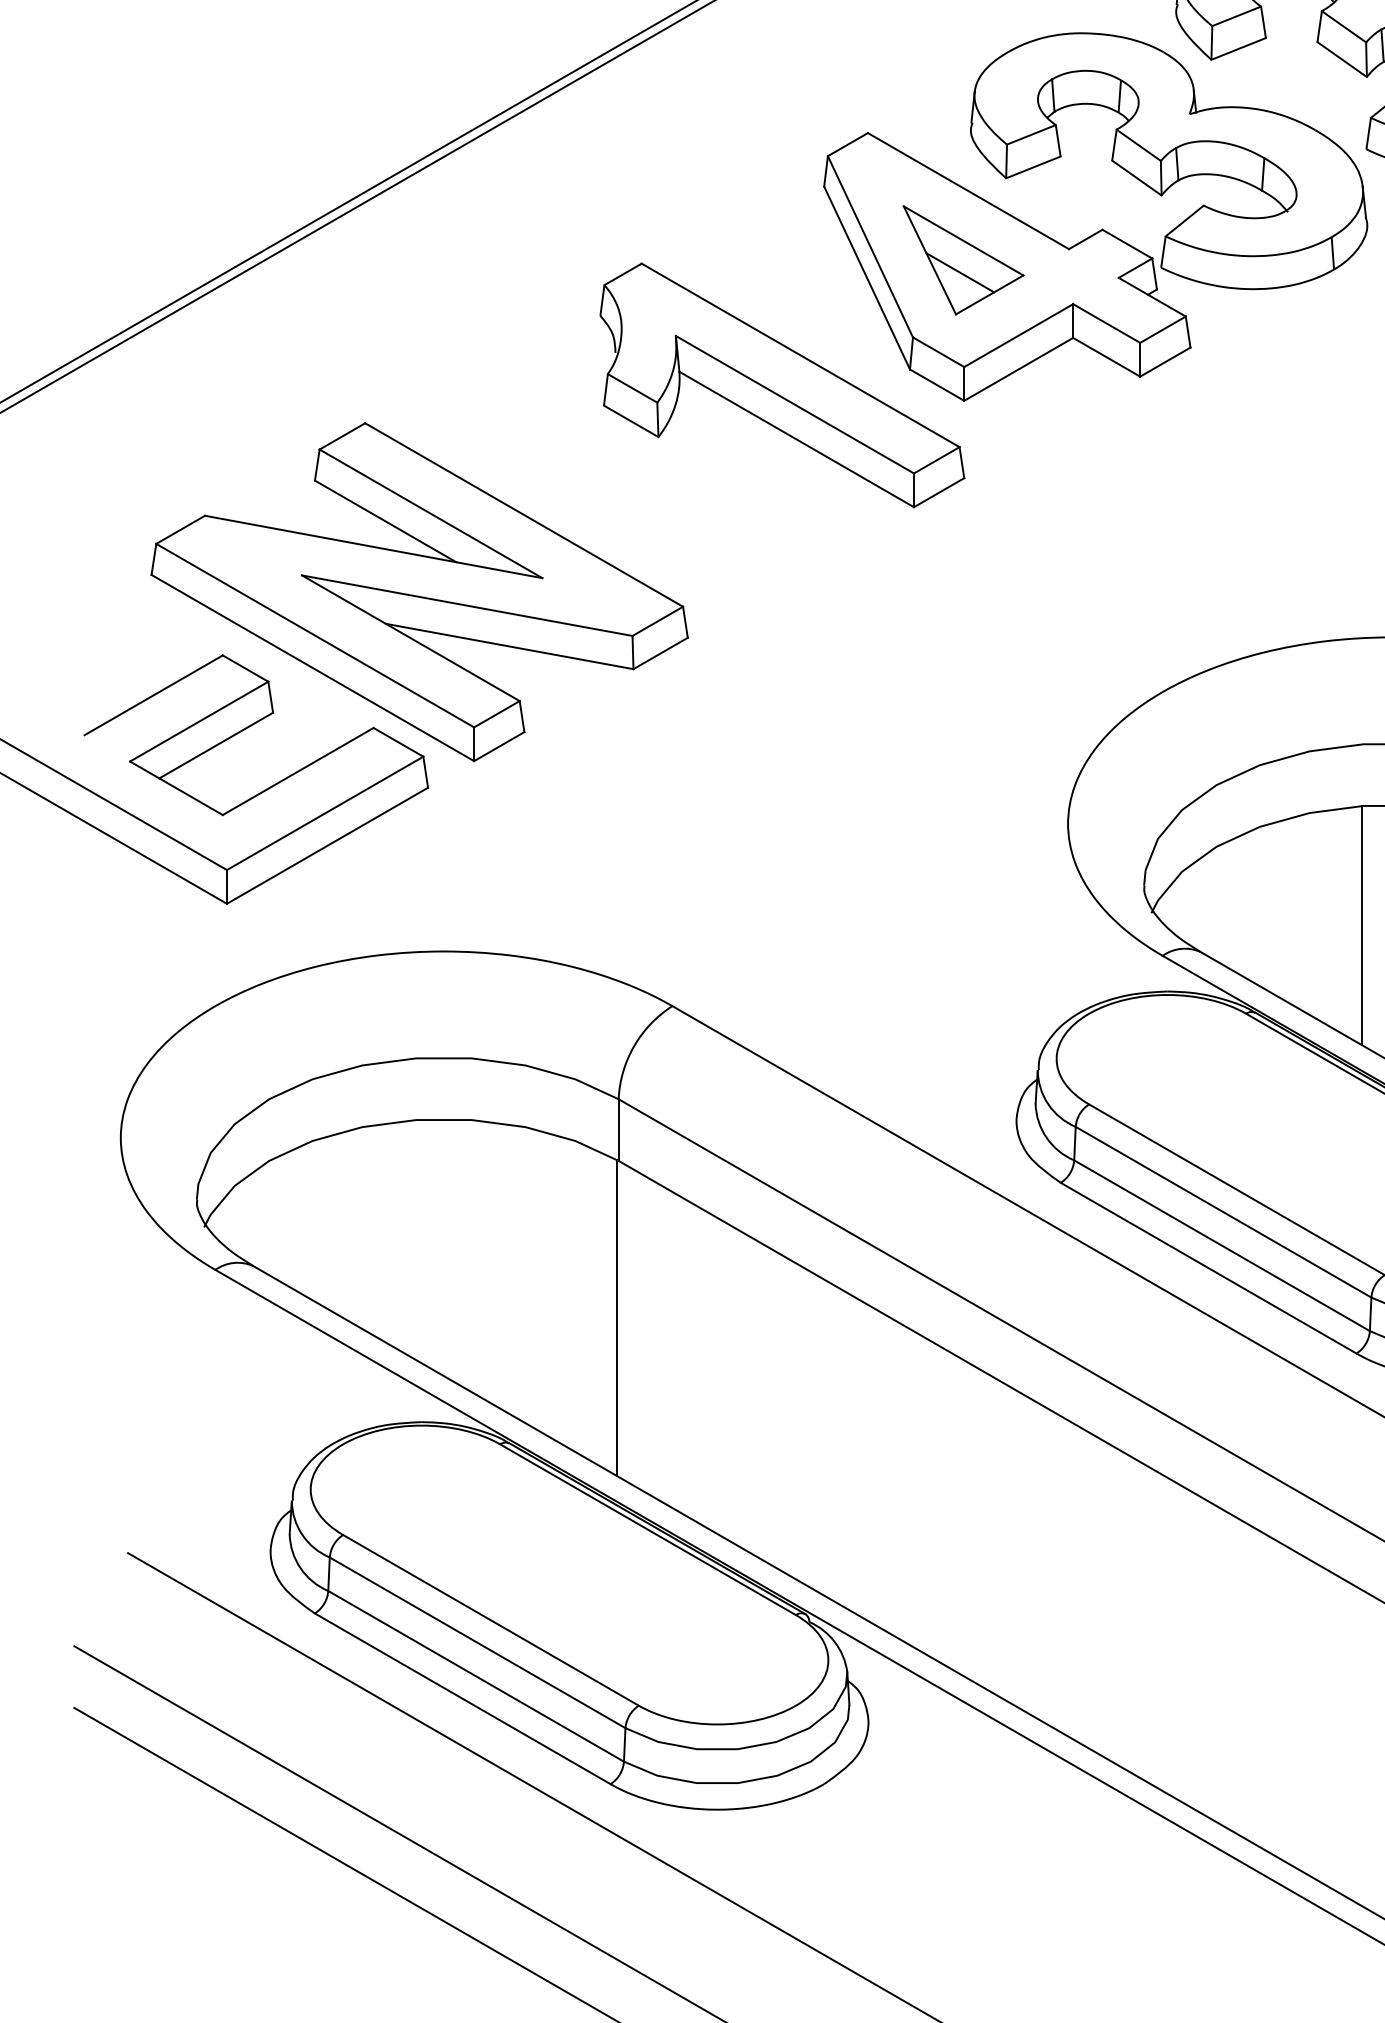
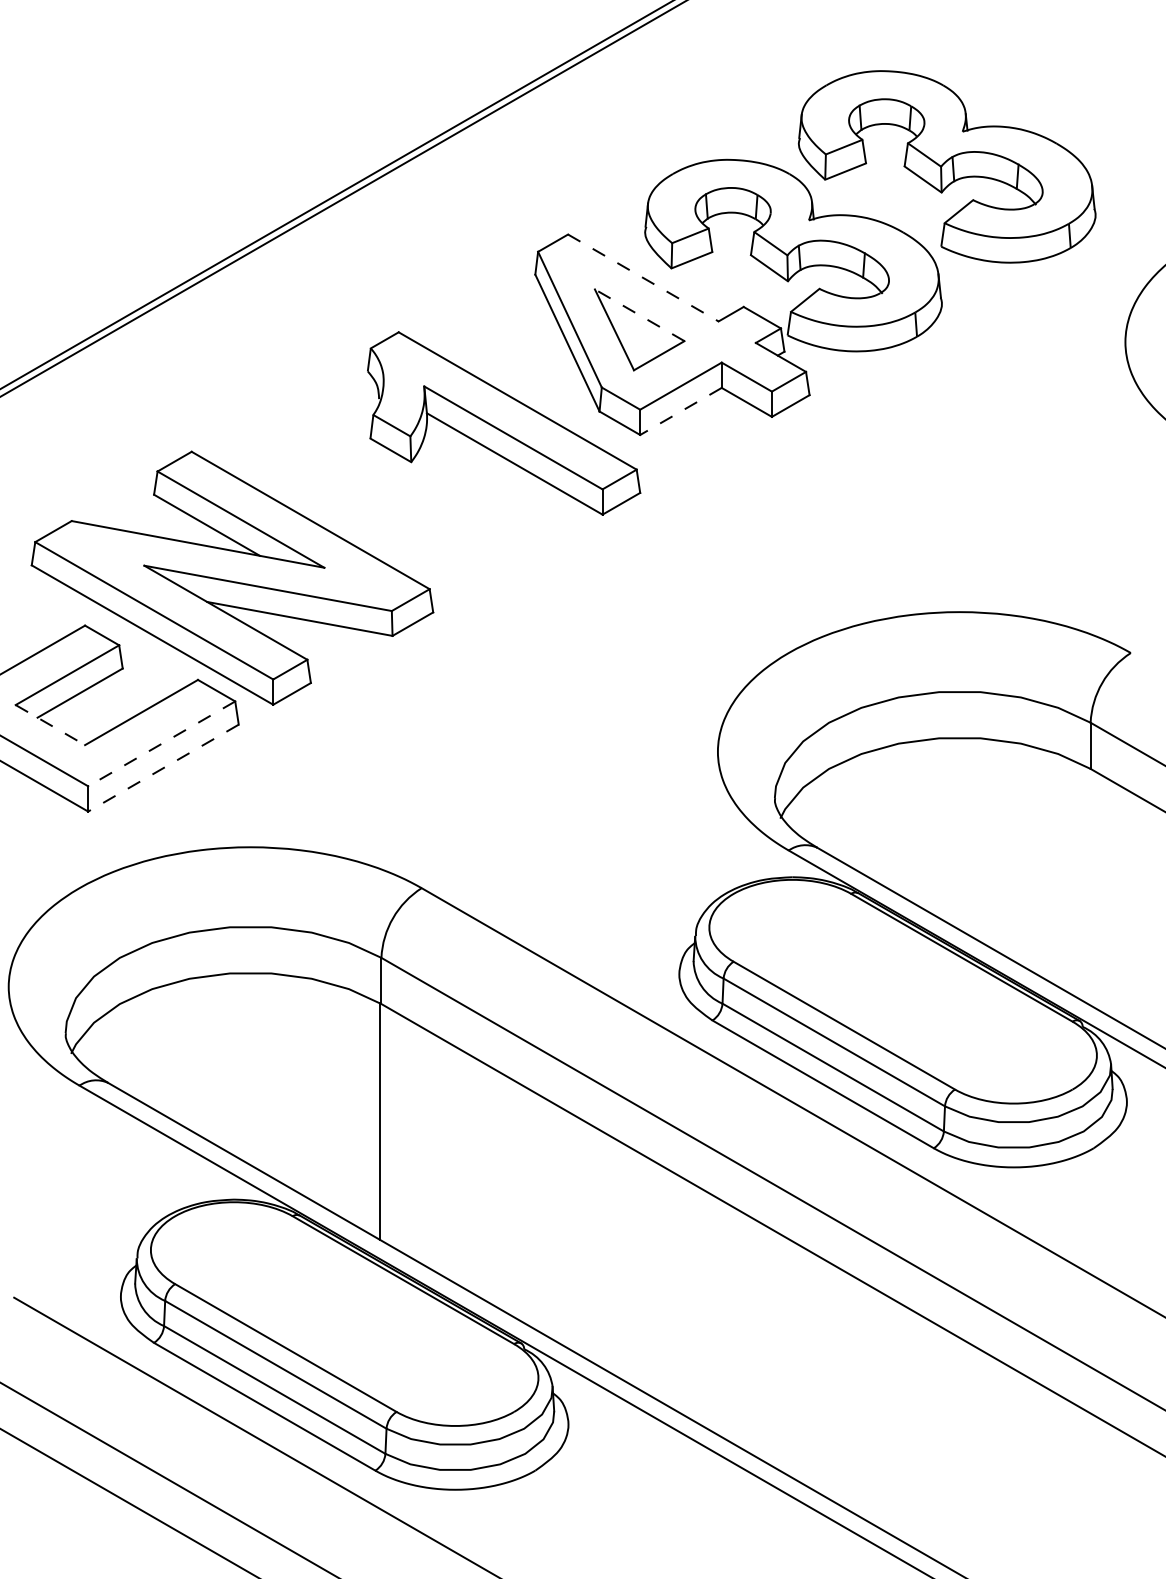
line: (968, 191) -> (643, 278), solid -> dashed
line: (963, 241) -> (639, 315), solid -> dashed
line: (959, 271) -> (636, 338), removed
line: (1018, 369) -> (680, 411), solid -> dashed
line: (176, 788) -> (50, 725), solid -> dashed
line: (324, 812) -> (161, 743), solid -> dashed
line: (327, 846) -> (163, 768), solid -> dashed
line: (1362, 925) -> (938, 827), removed

